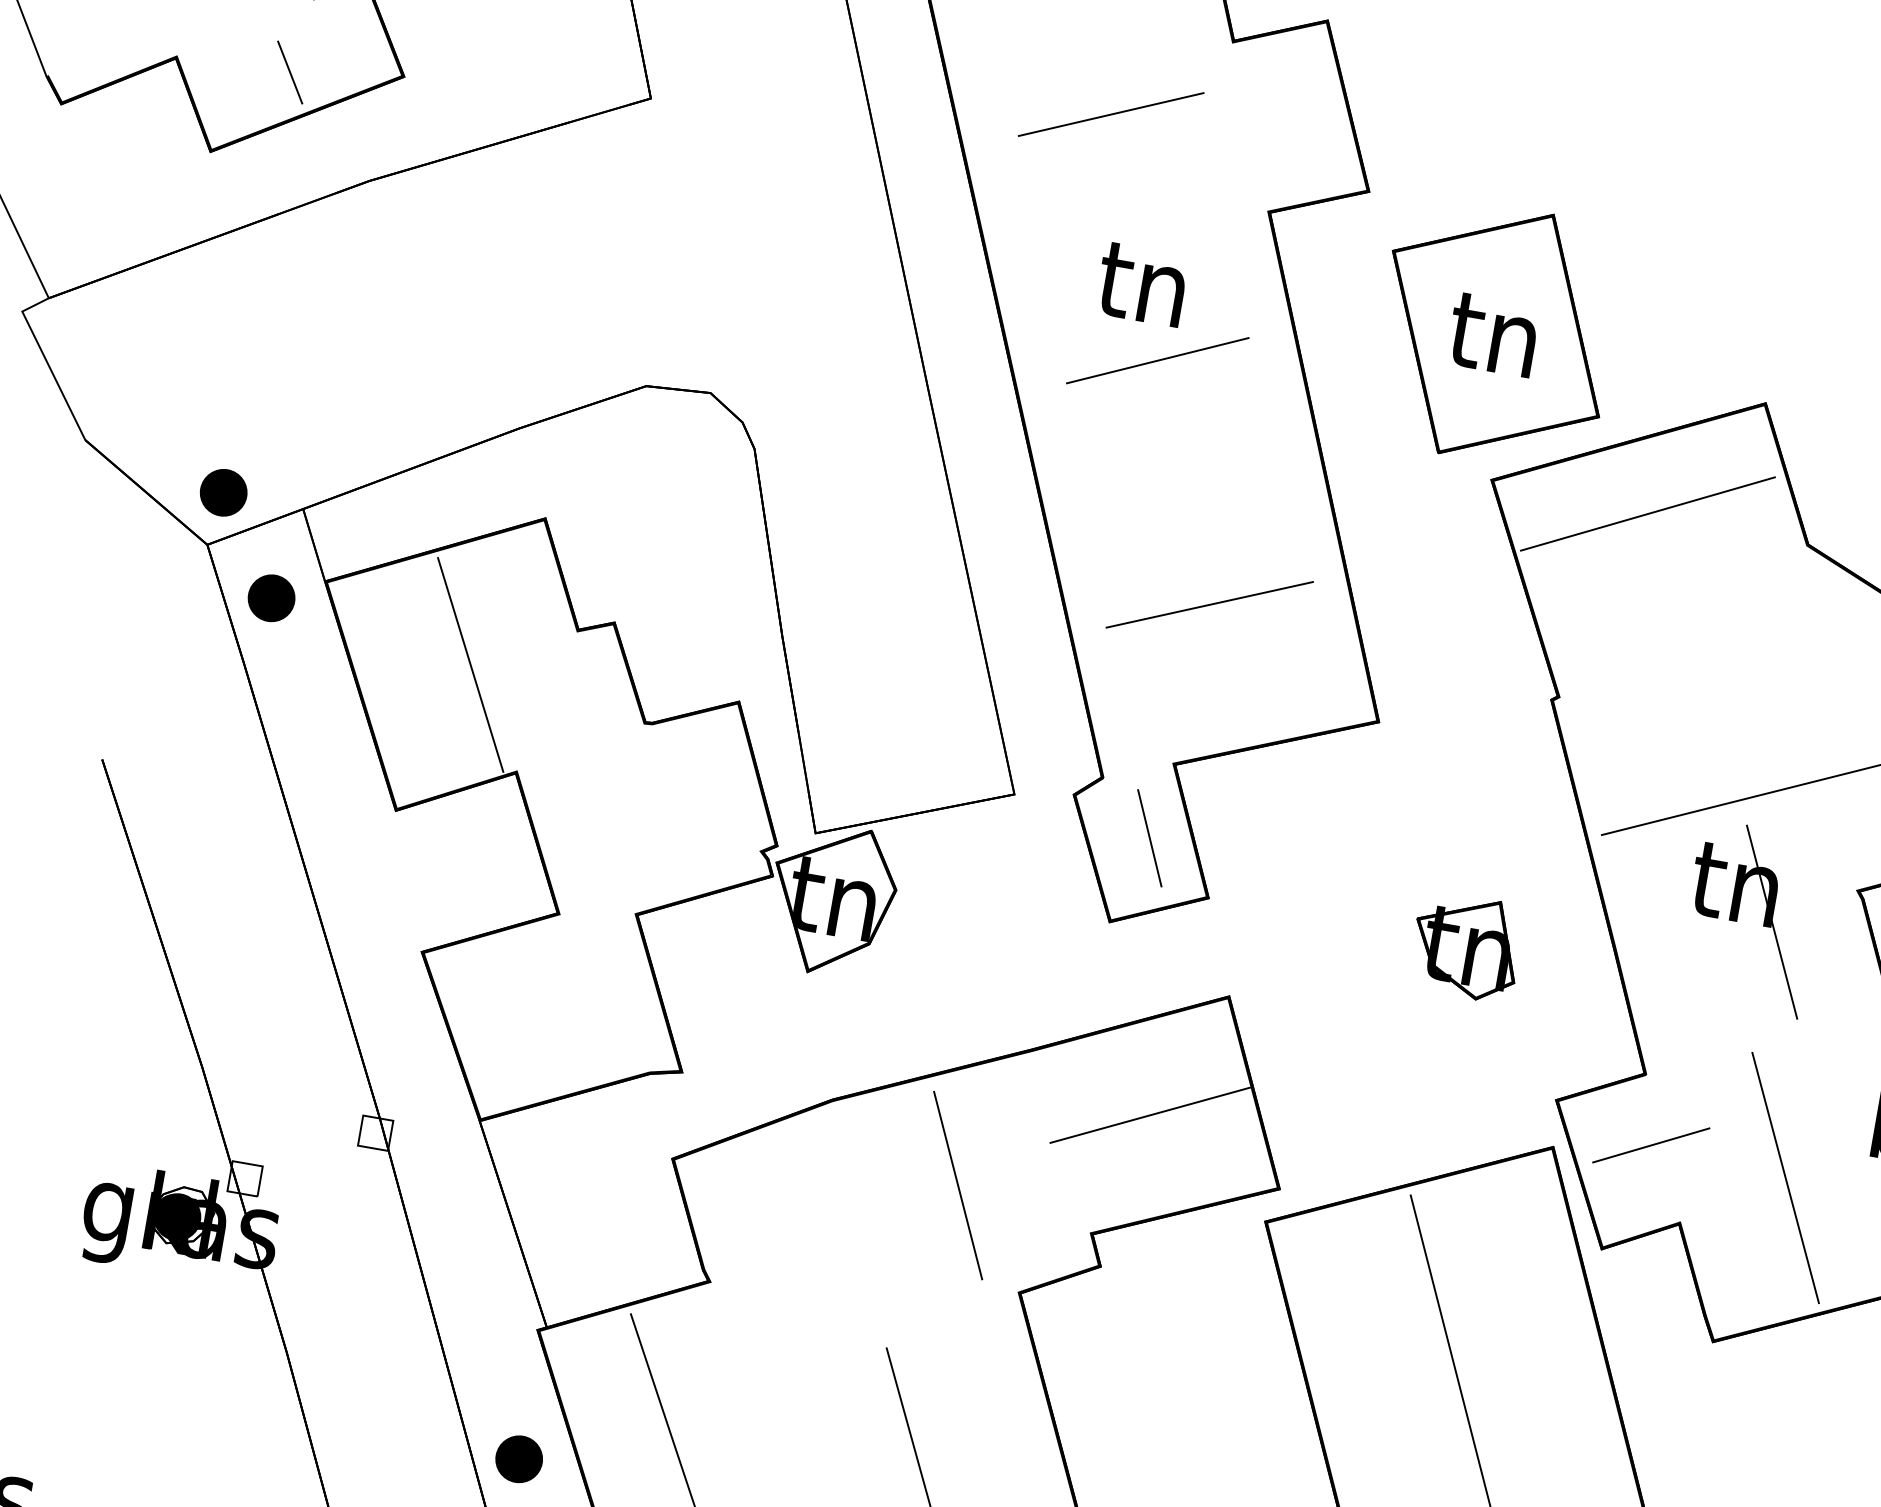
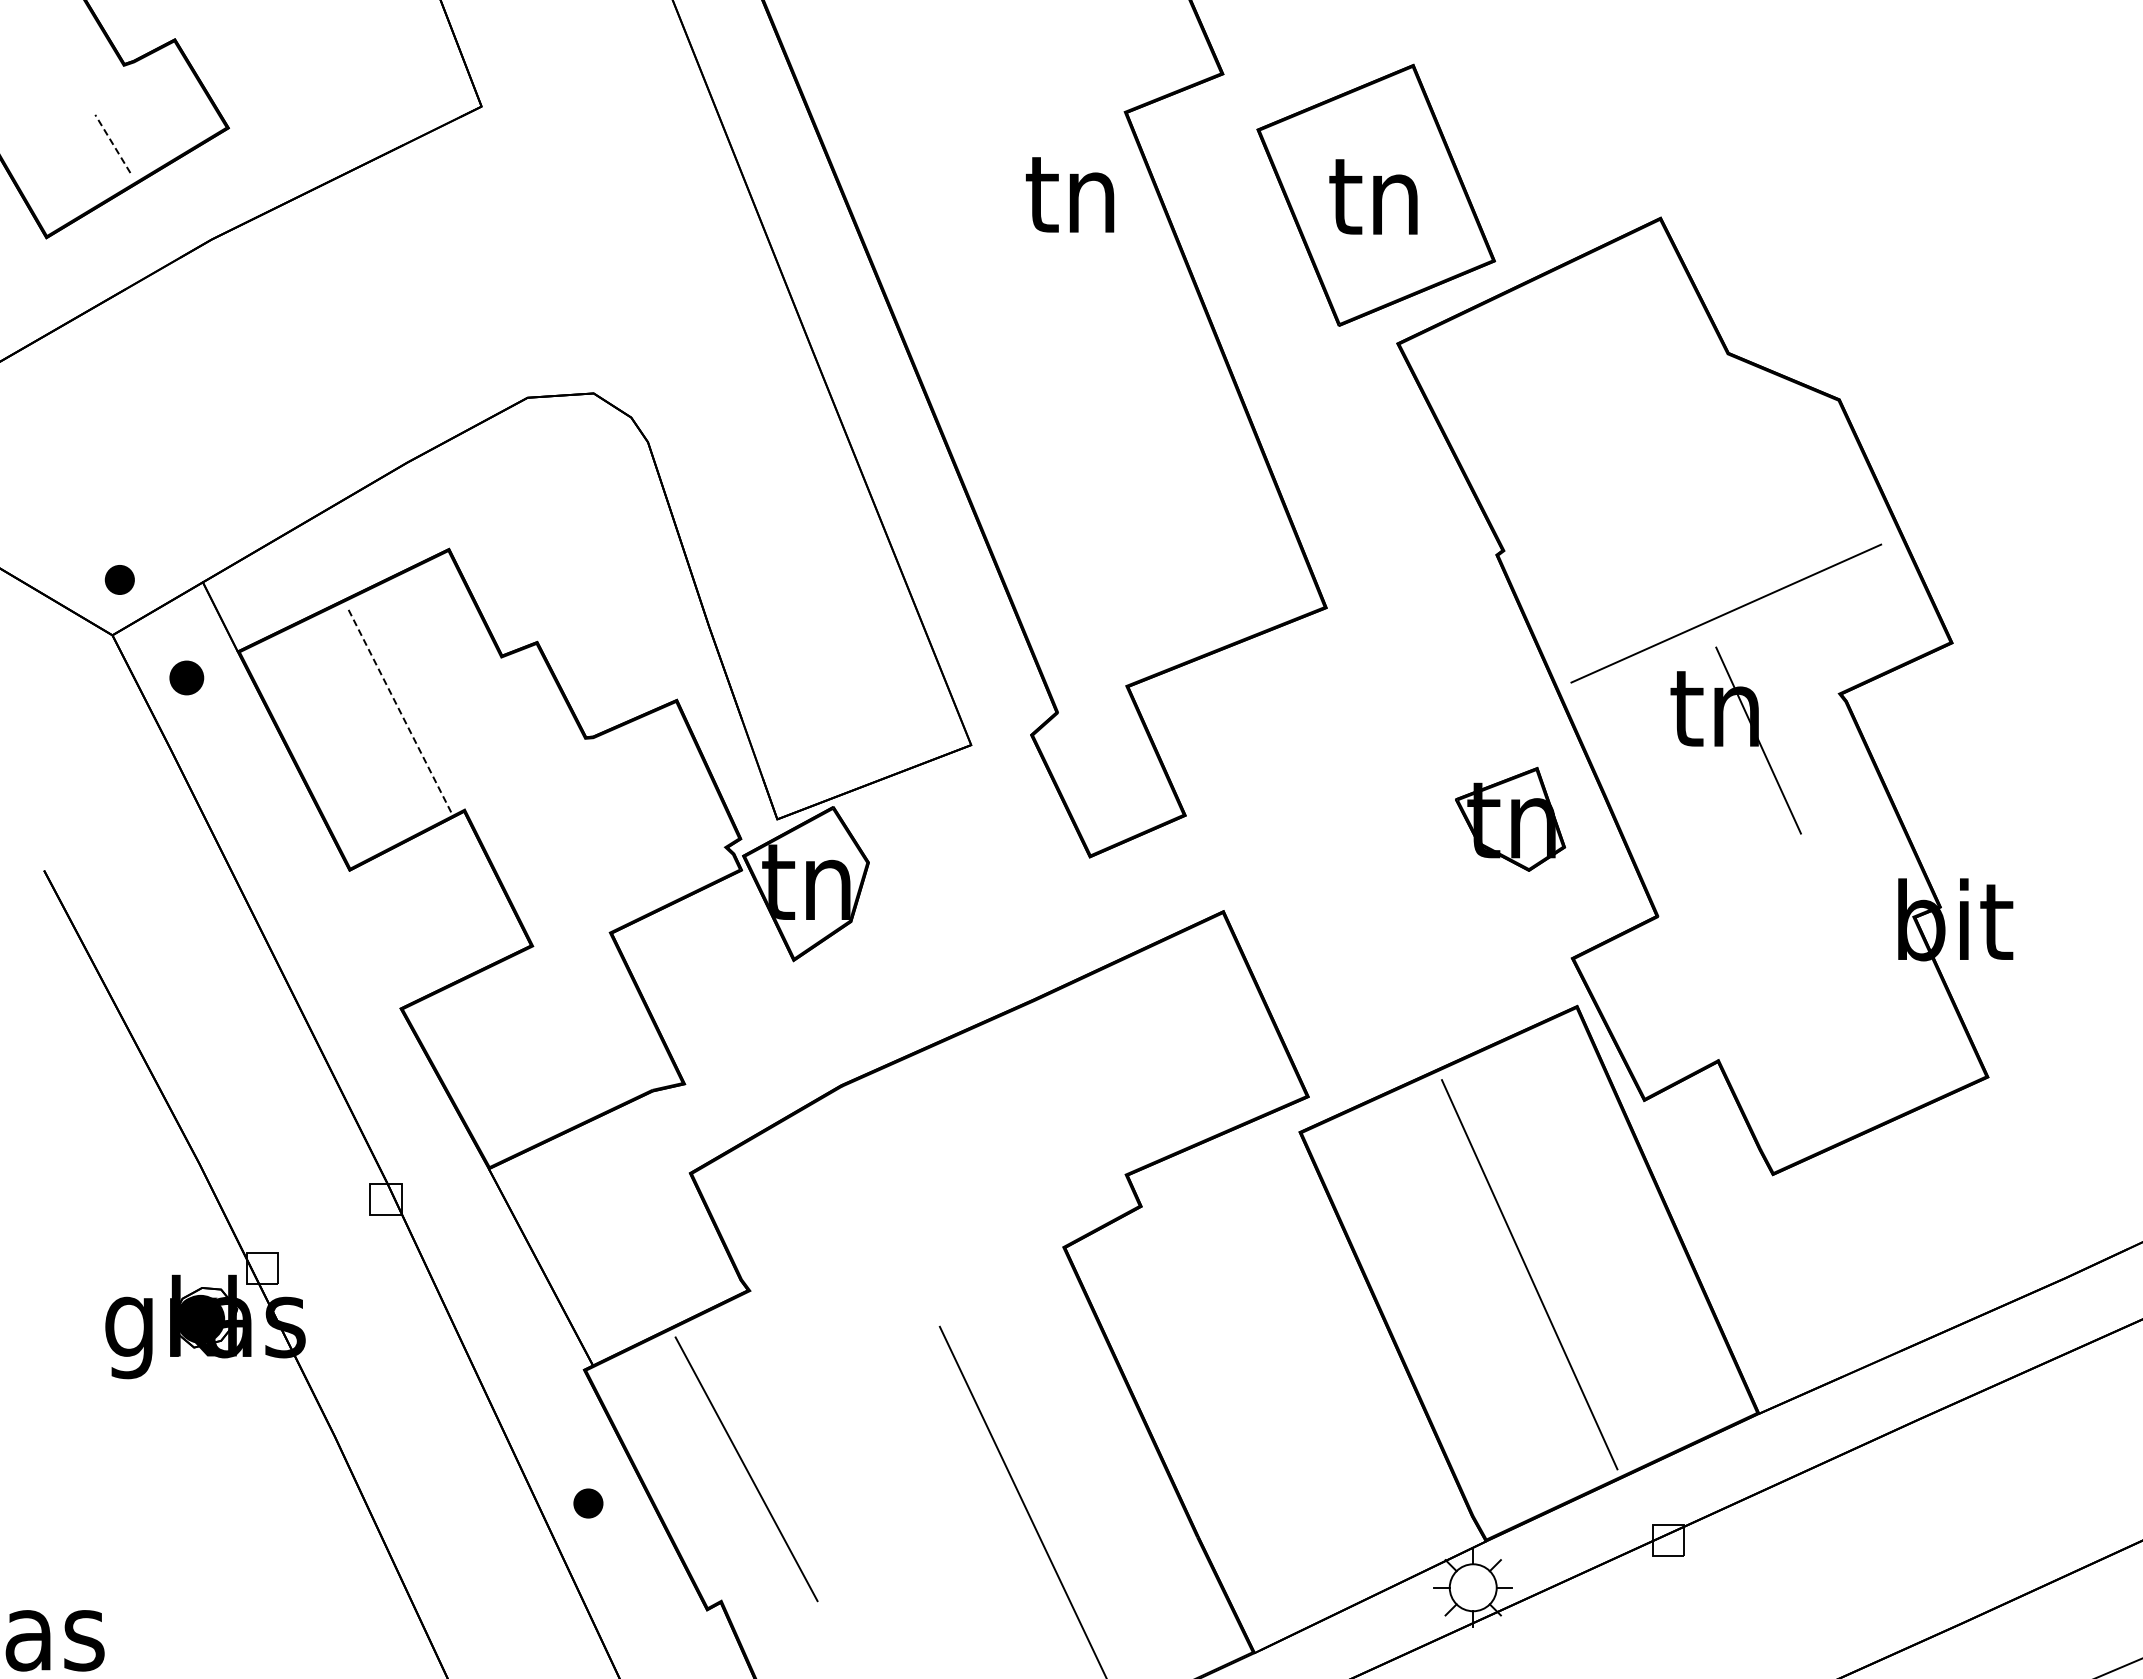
line: (289, 72) -> (112, 143), solid -> dashed
line: (1110, 114) -> (948, 41), removed
text: (1142, 284) -> (1070, 194), moved
line: (1157, 360) -> (1039, 281), removed
part: (223, 492) -> (119, 579), size x0.6
line: (1648, 514) -> (1561, 350), removed
part: (271, 597) -> (186, 677), size x0.7
line: (1209, 604) -> (1134, 519), removed
line: (470, 665) -> (399, 710), solid -> dashed
line: (1149, 838) -> (1115, 765), removed
part: (1466, 946) -> (1510, 818), moved
line: (1149, 1114) -> (1164, 1044), removed
line: (1650, 1144) -> (1675, 986), removed
line: (1785, 1178) -> (1817, 996), removed
line: (958, 1185) -> (983, 1149), removed
part: (519, 1459) -> (588, 1503), size x0.6

